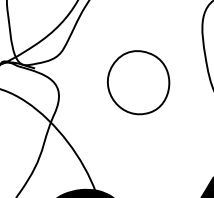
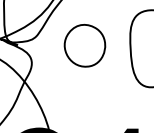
part: (137, 82) -> (84, 45), moved

